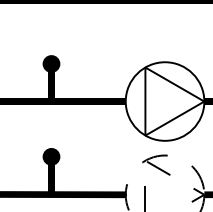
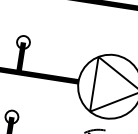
fill: (51, 63) -> (23, 42), removed
fill: (51, 156) -> (11, 116), removed

